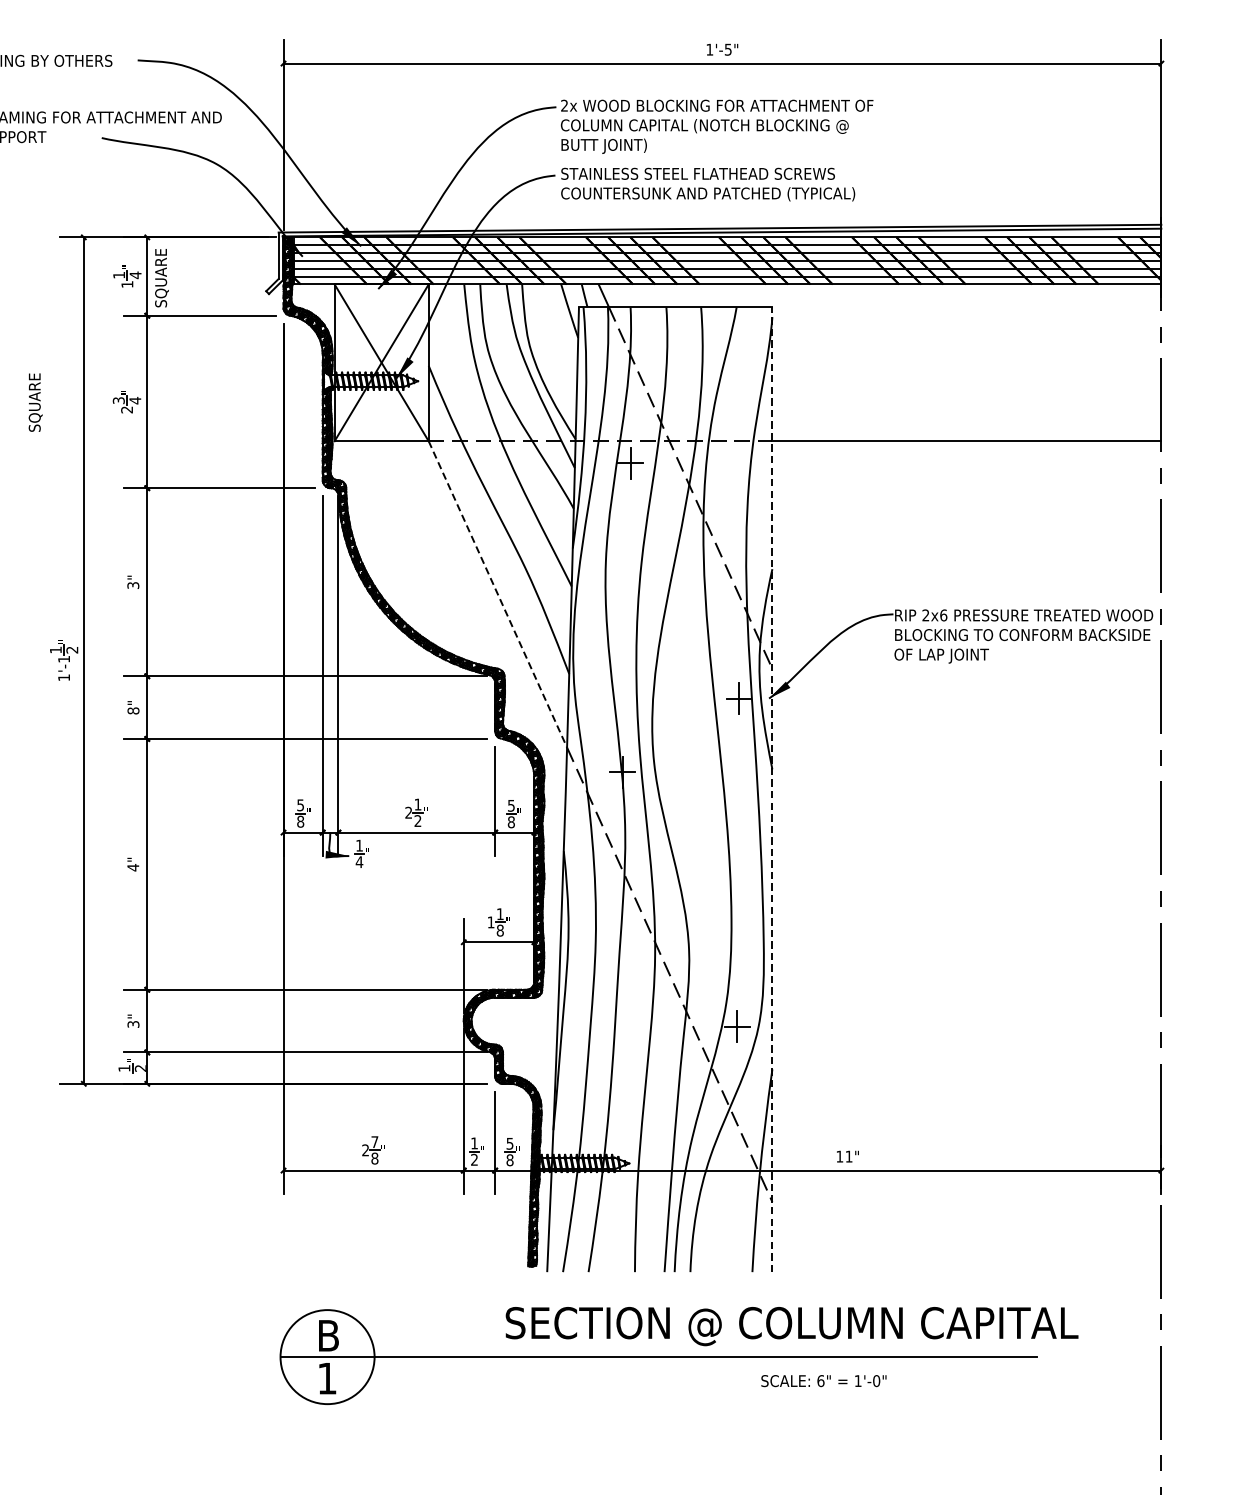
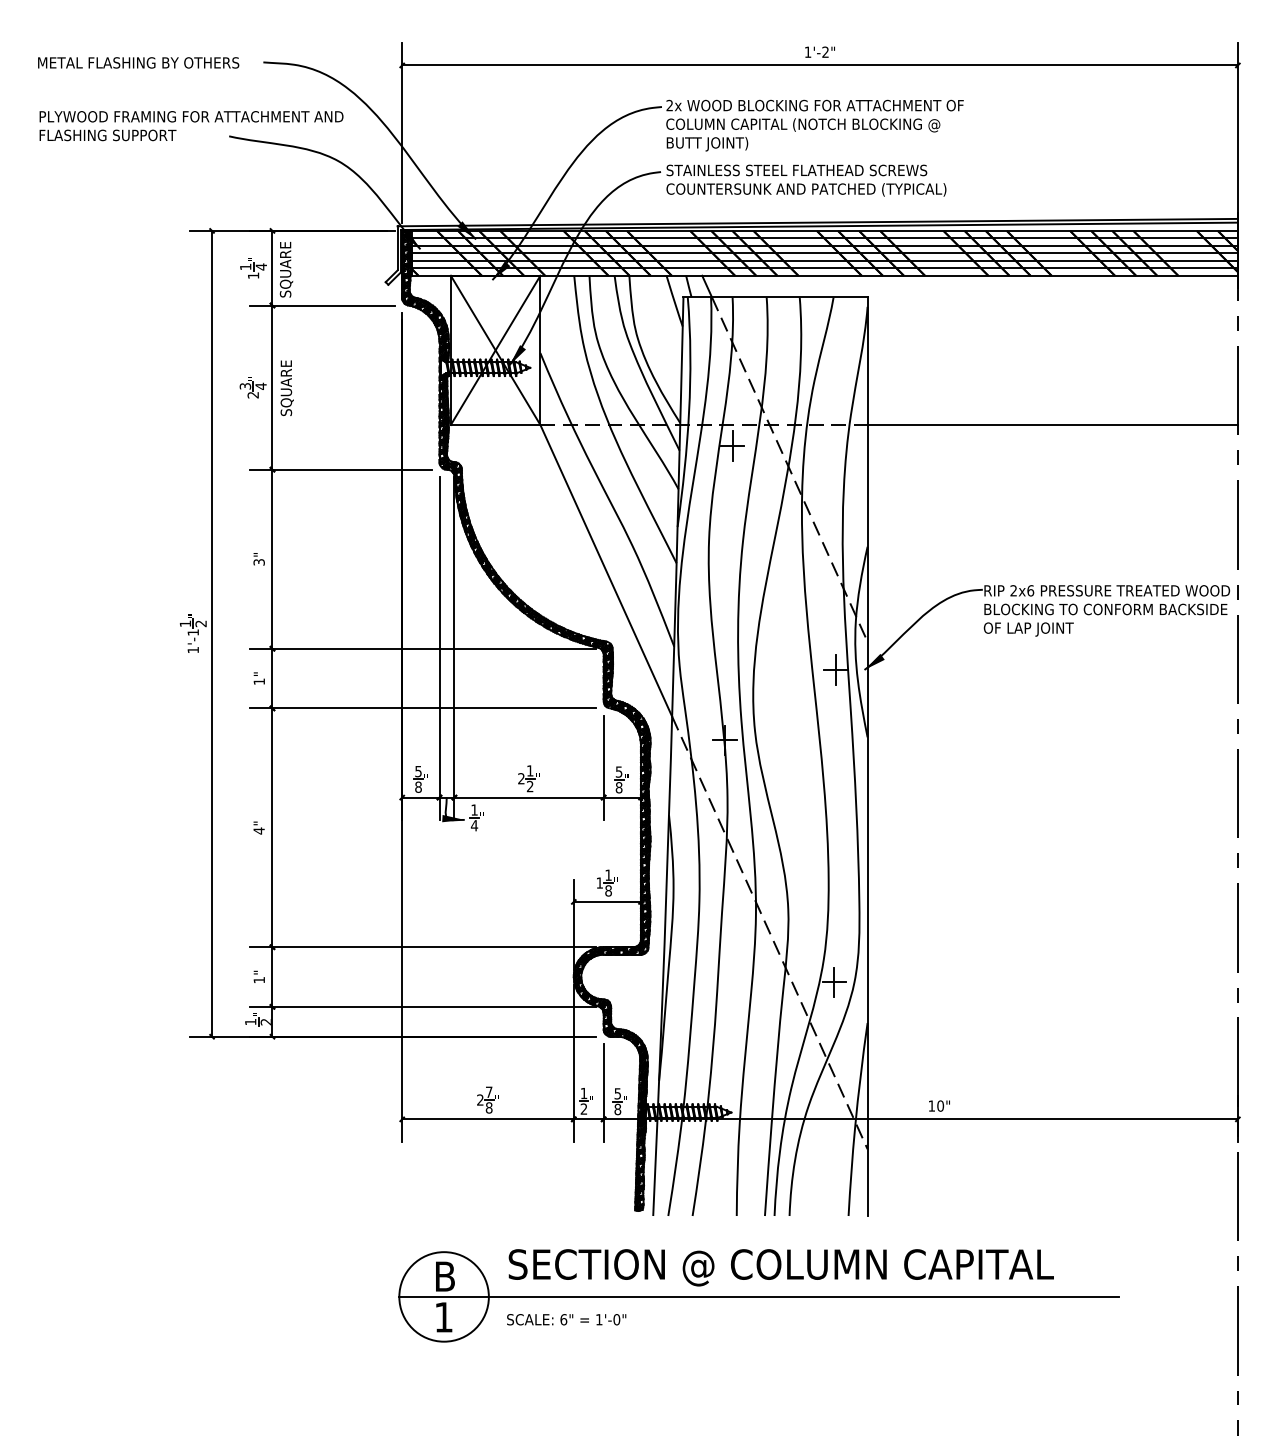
text: (728, 48) -> (825, 51), 1'-5" -> 1'-2"
text: (34, 401) -> (286, 387), moved
line: (498, 595) -> (606, 571), dashed -> solid
text: (133, 710) -> (259, 681), 8" -> 1"
line: (772, 789) -> (867, 756), dashed -> solid
text: (133, 1024) -> (259, 980), 3" -> 1"
text: (848, 1156) -> (940, 1105), 11" -> 10"
text: (791, 1326) -> (780, 1267), moved
text: (823, 1380) -> (566, 1319), moved

